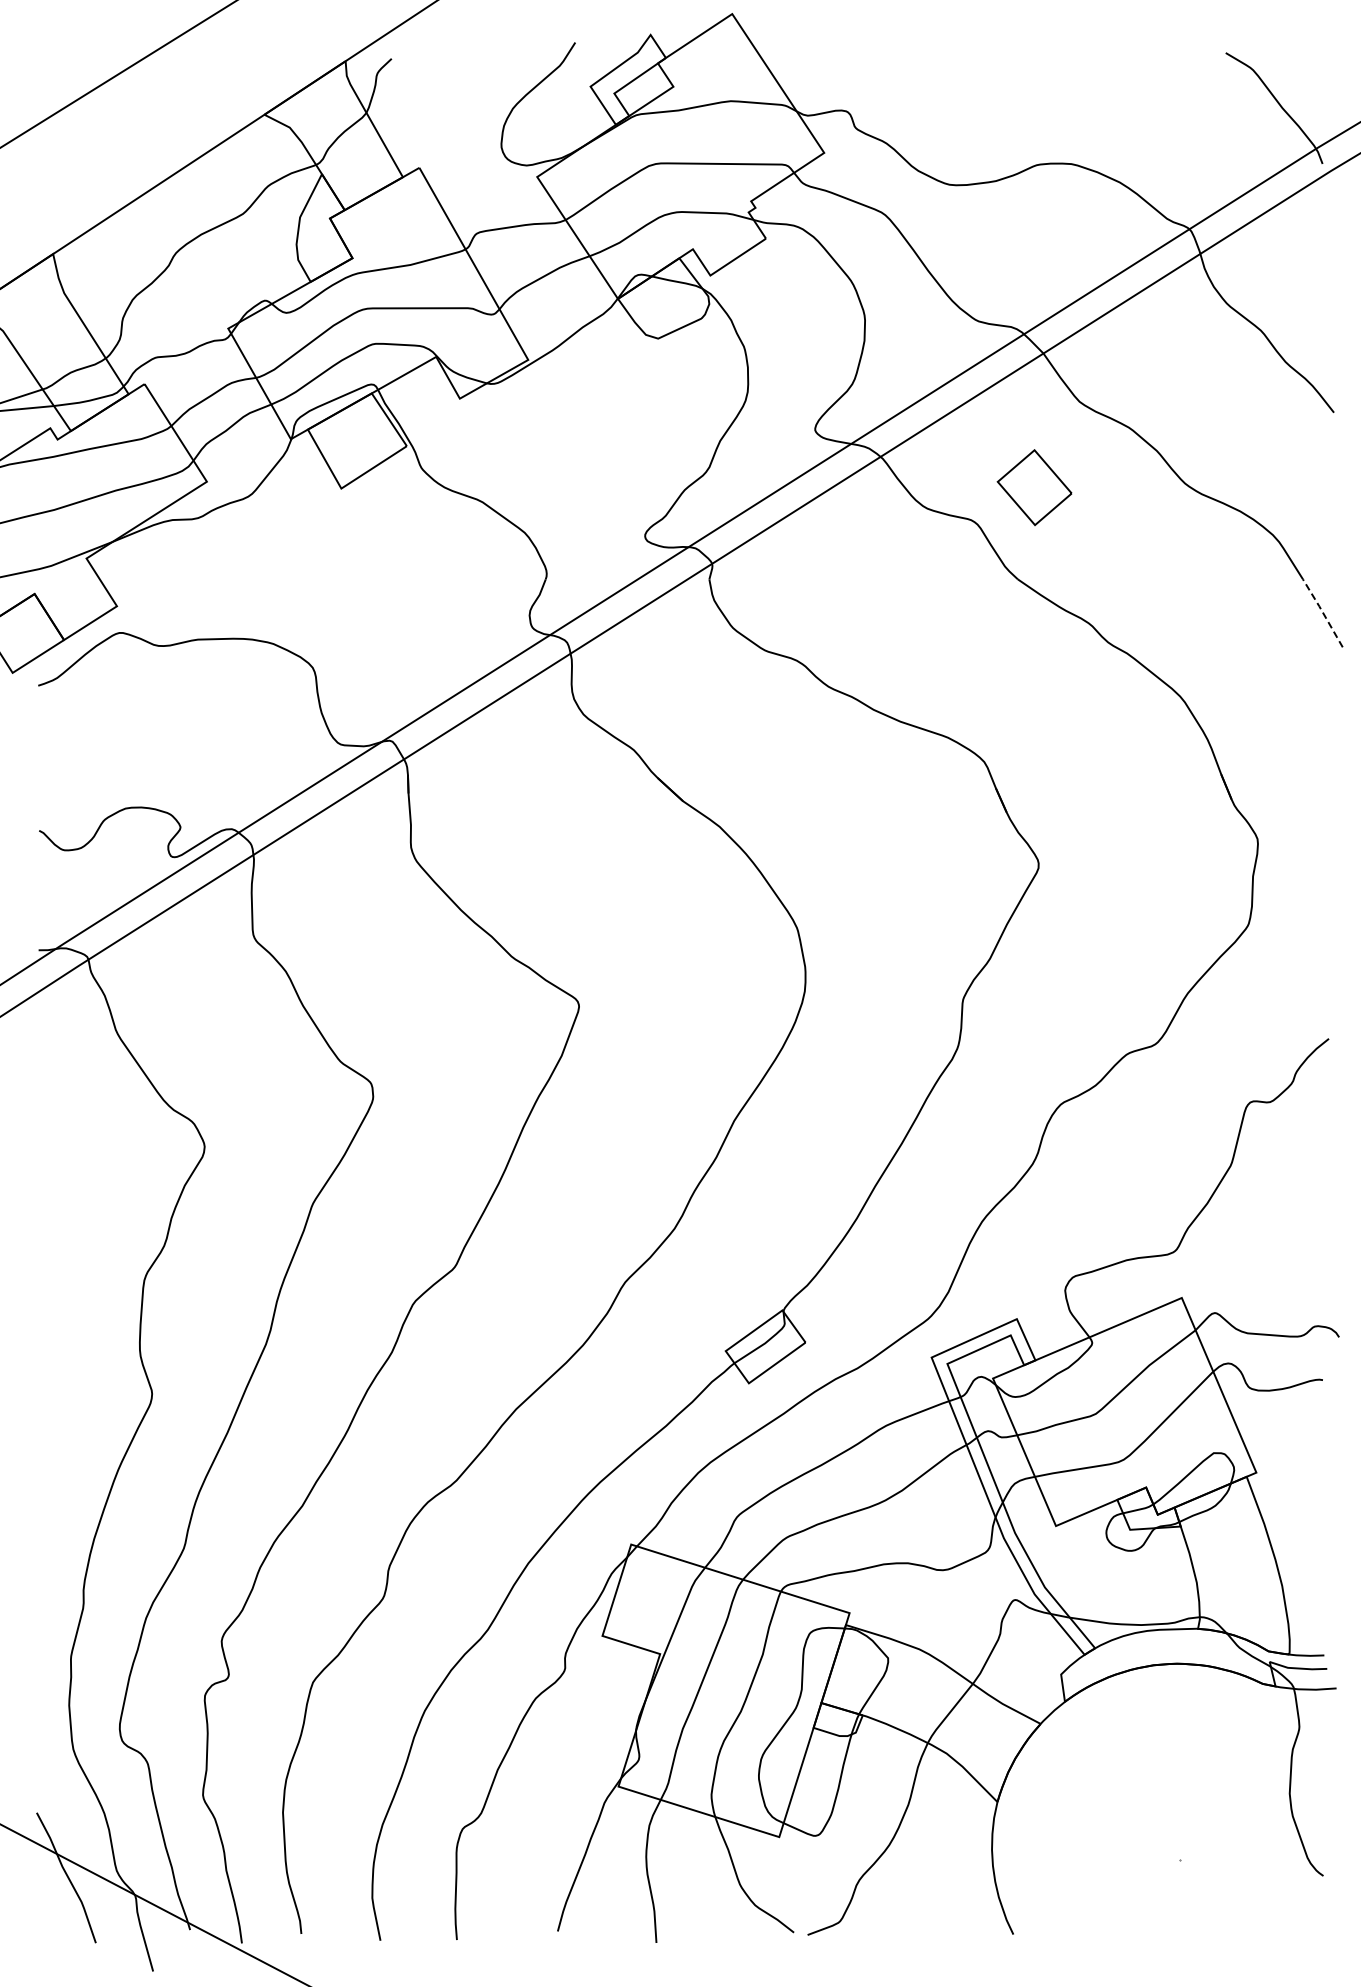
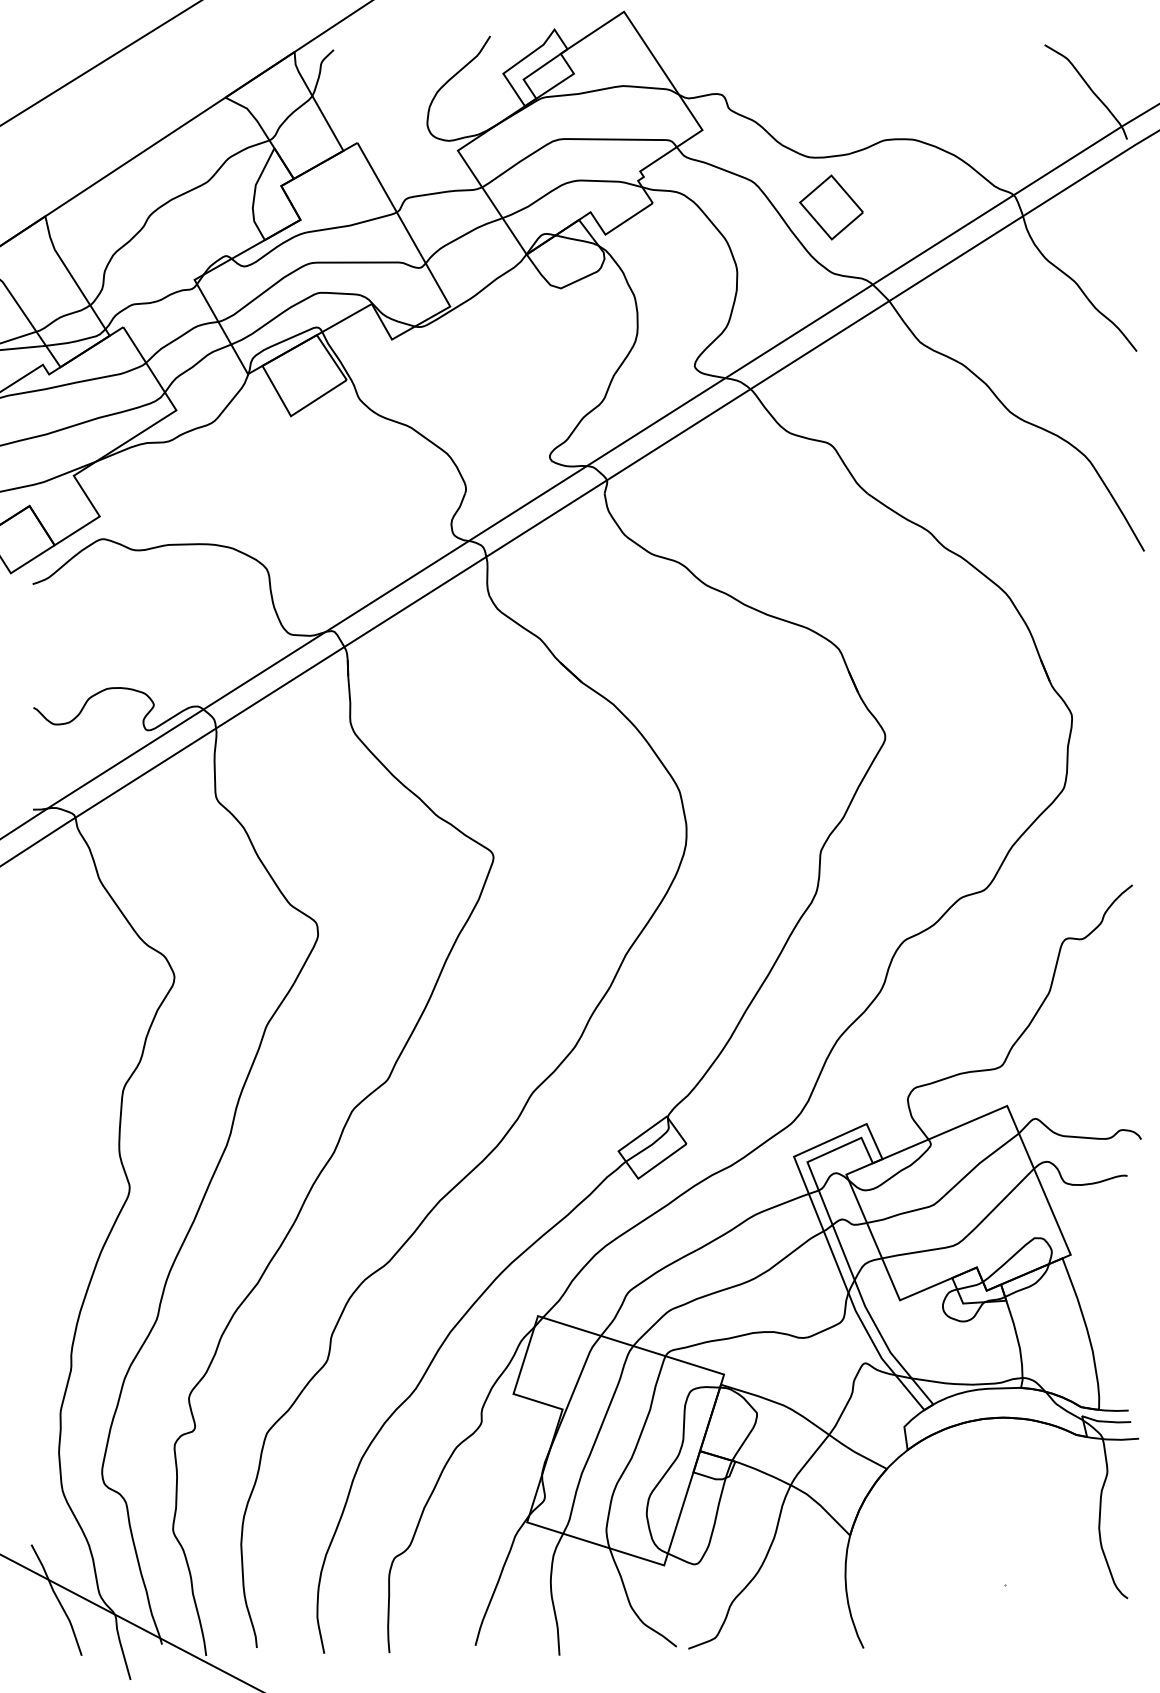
part: (1034, 487) -> (831, 207), moved
line: (1322, 612) -> (1127, 521), dashed -> solid

